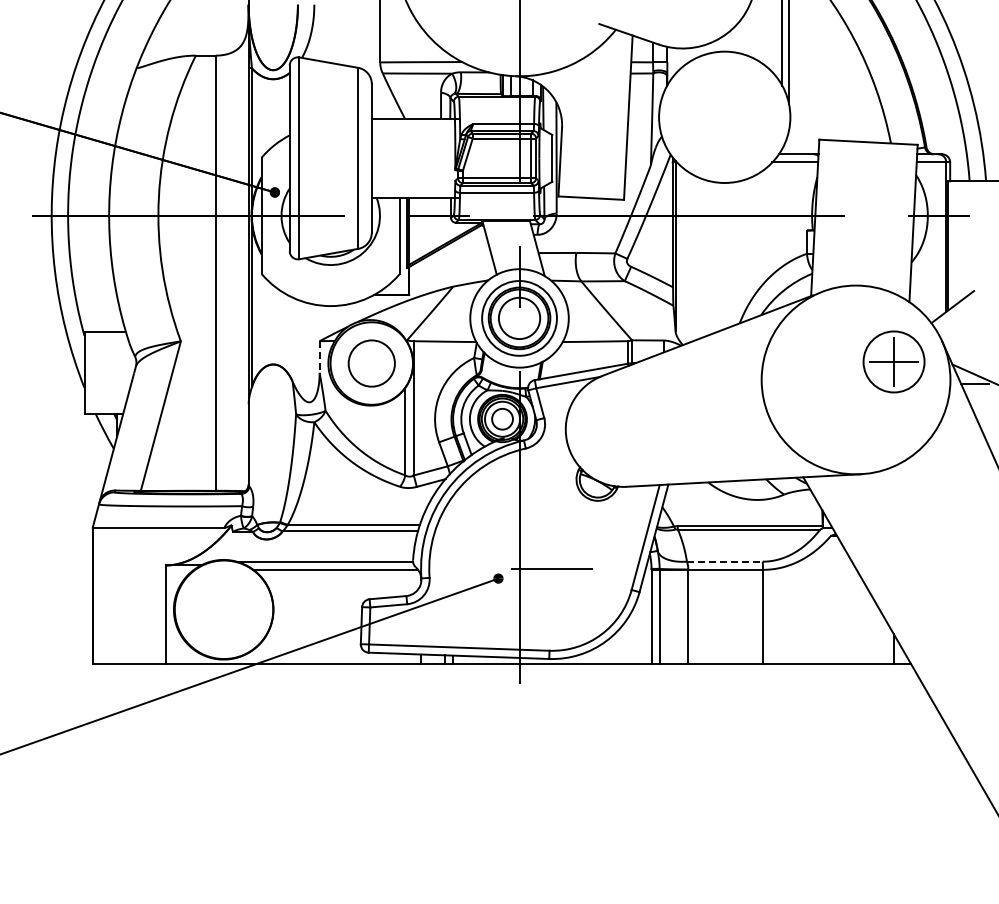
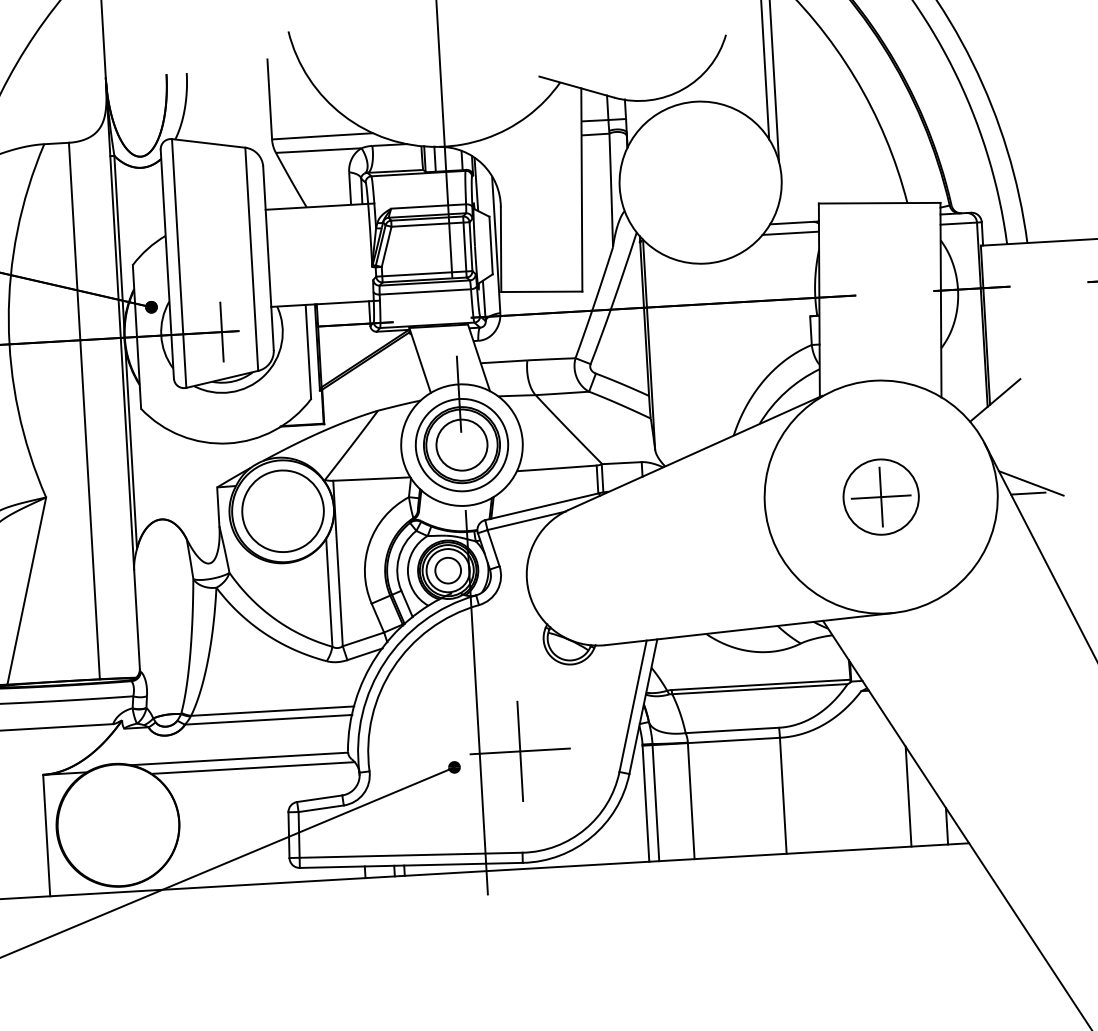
line: (330, 215) -> (221, 331), added
line: (319, 357) -> (218, 507), dashed -> solid
part: (893, 361) -> (880, 496), moved
circle: (371, 363) -> (282, 511), size x1.43
line: (724, 561) -> (731, 730), dashed -> solid
line: (552, 568) -> (520, 751), added
line: (864, 622) -> (908, 795), added

